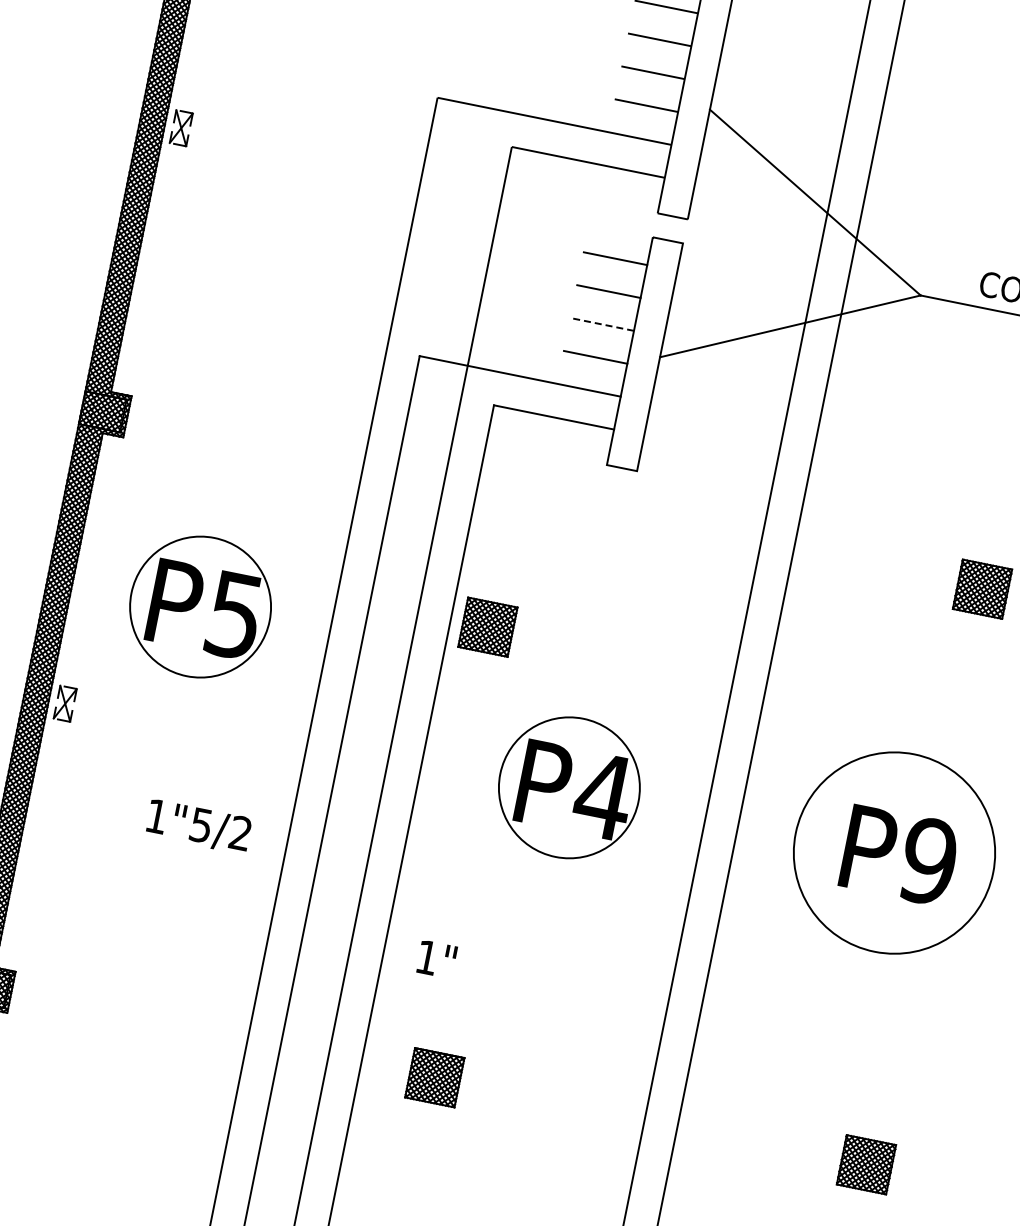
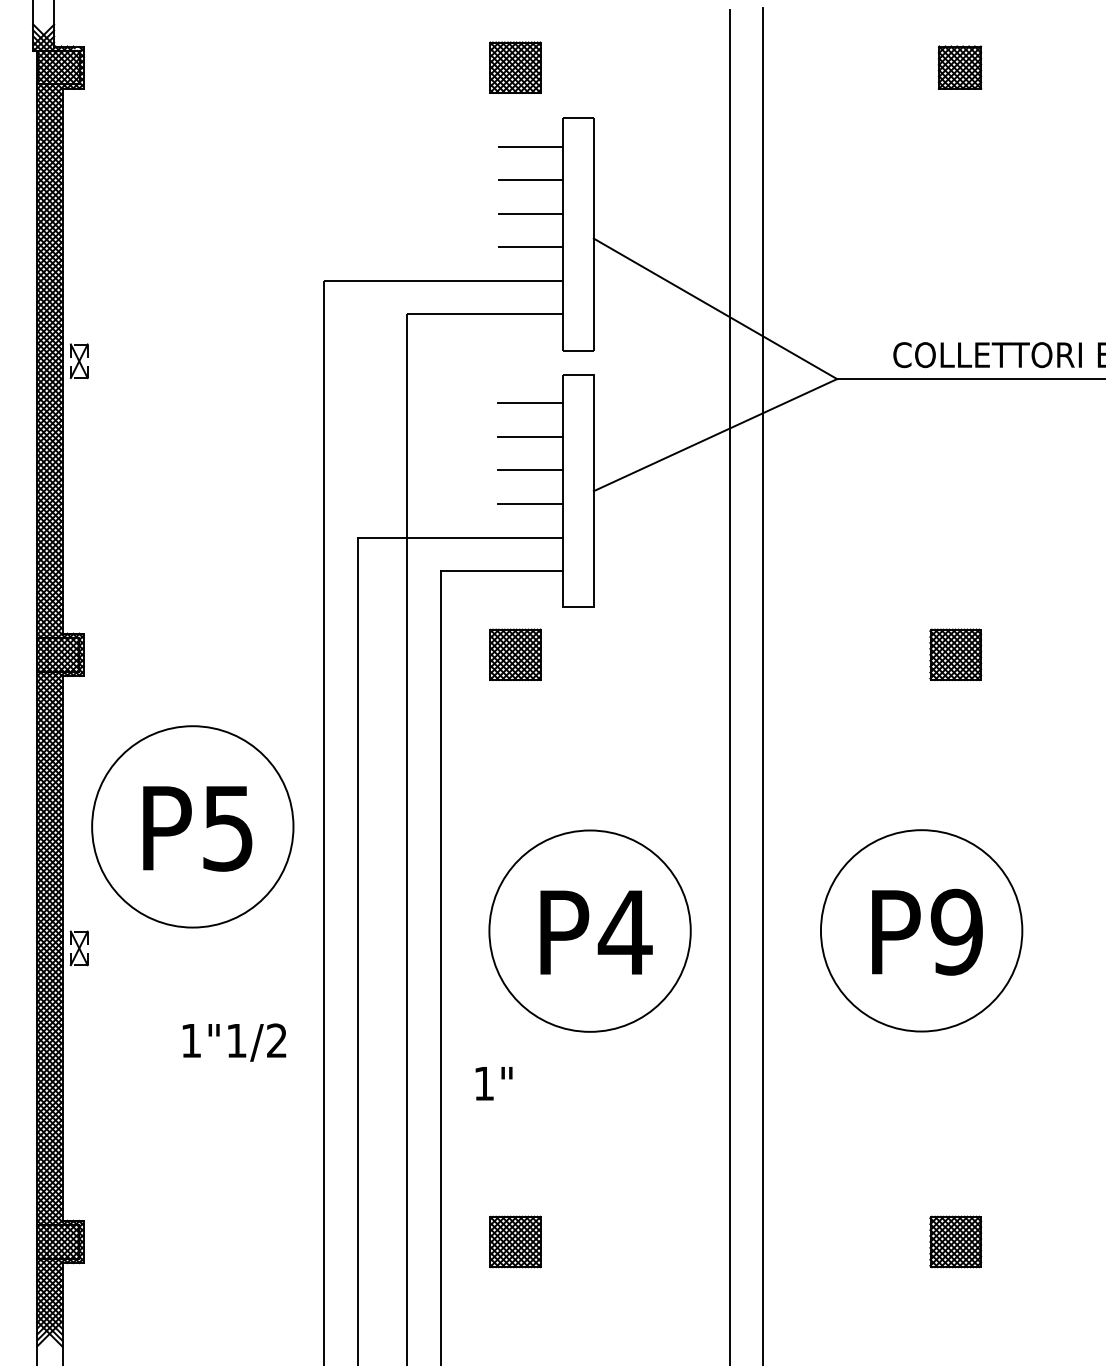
line: (602, 324) -> (530, 470), dashed -> solid
circle: (200, 606) -> (192, 826), size x1.43
part: (488, 626) -> (515, 654), moved
circle: (568, 787) -> (589, 930), size x1.43
text: (200, 826) -> (236, 1041), 1"5/2 -> 1"1/2
text: (436, 959) -> (493, 1083), moved

